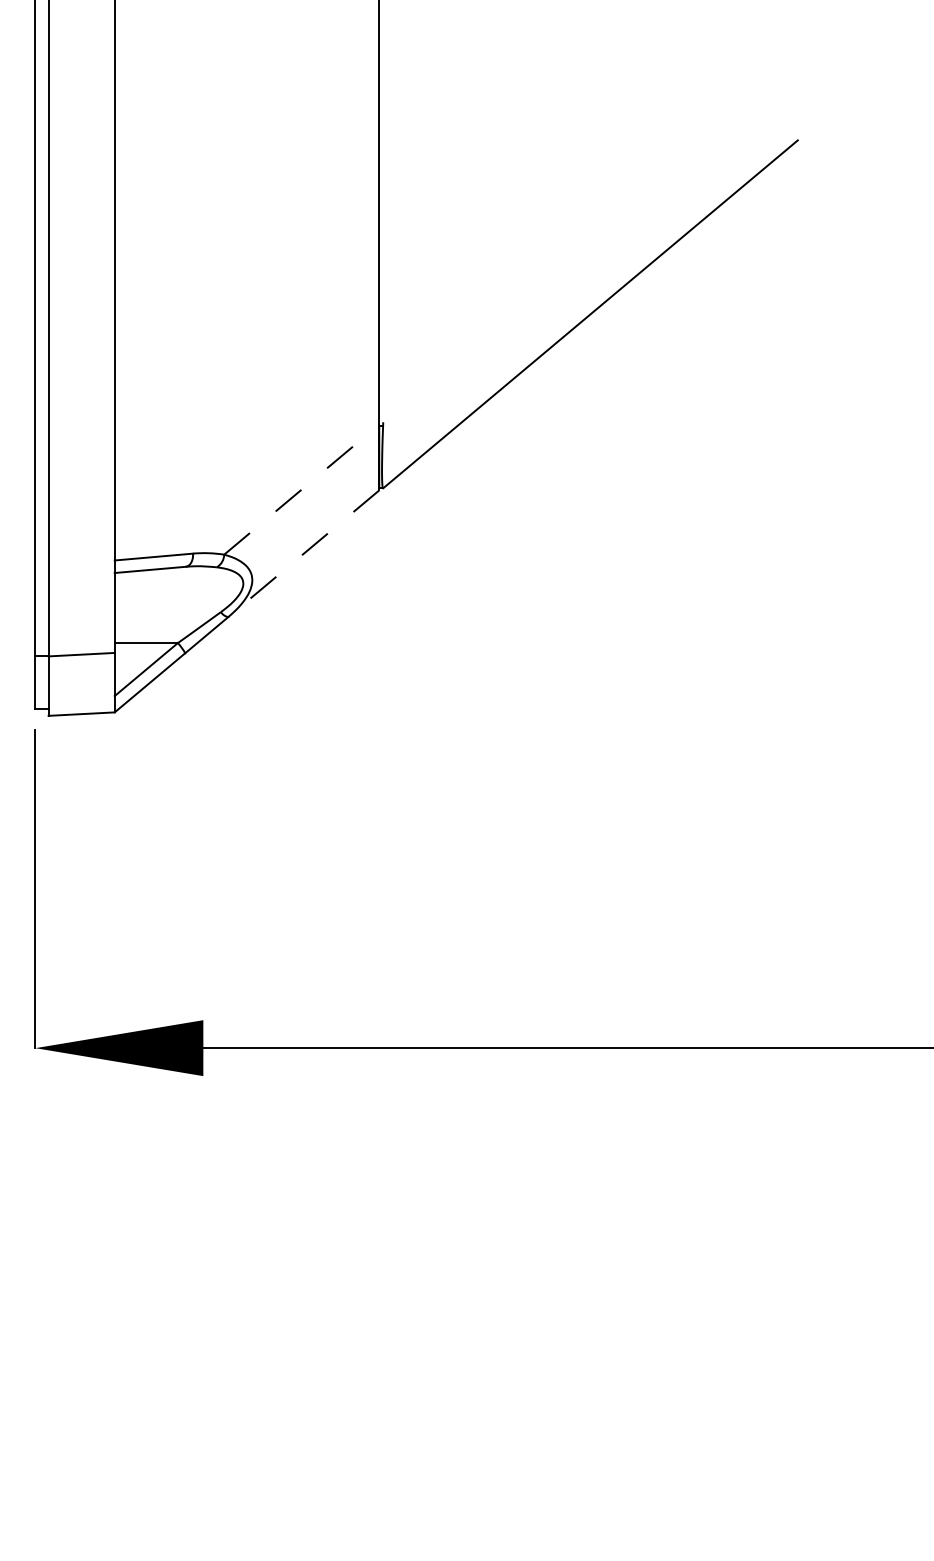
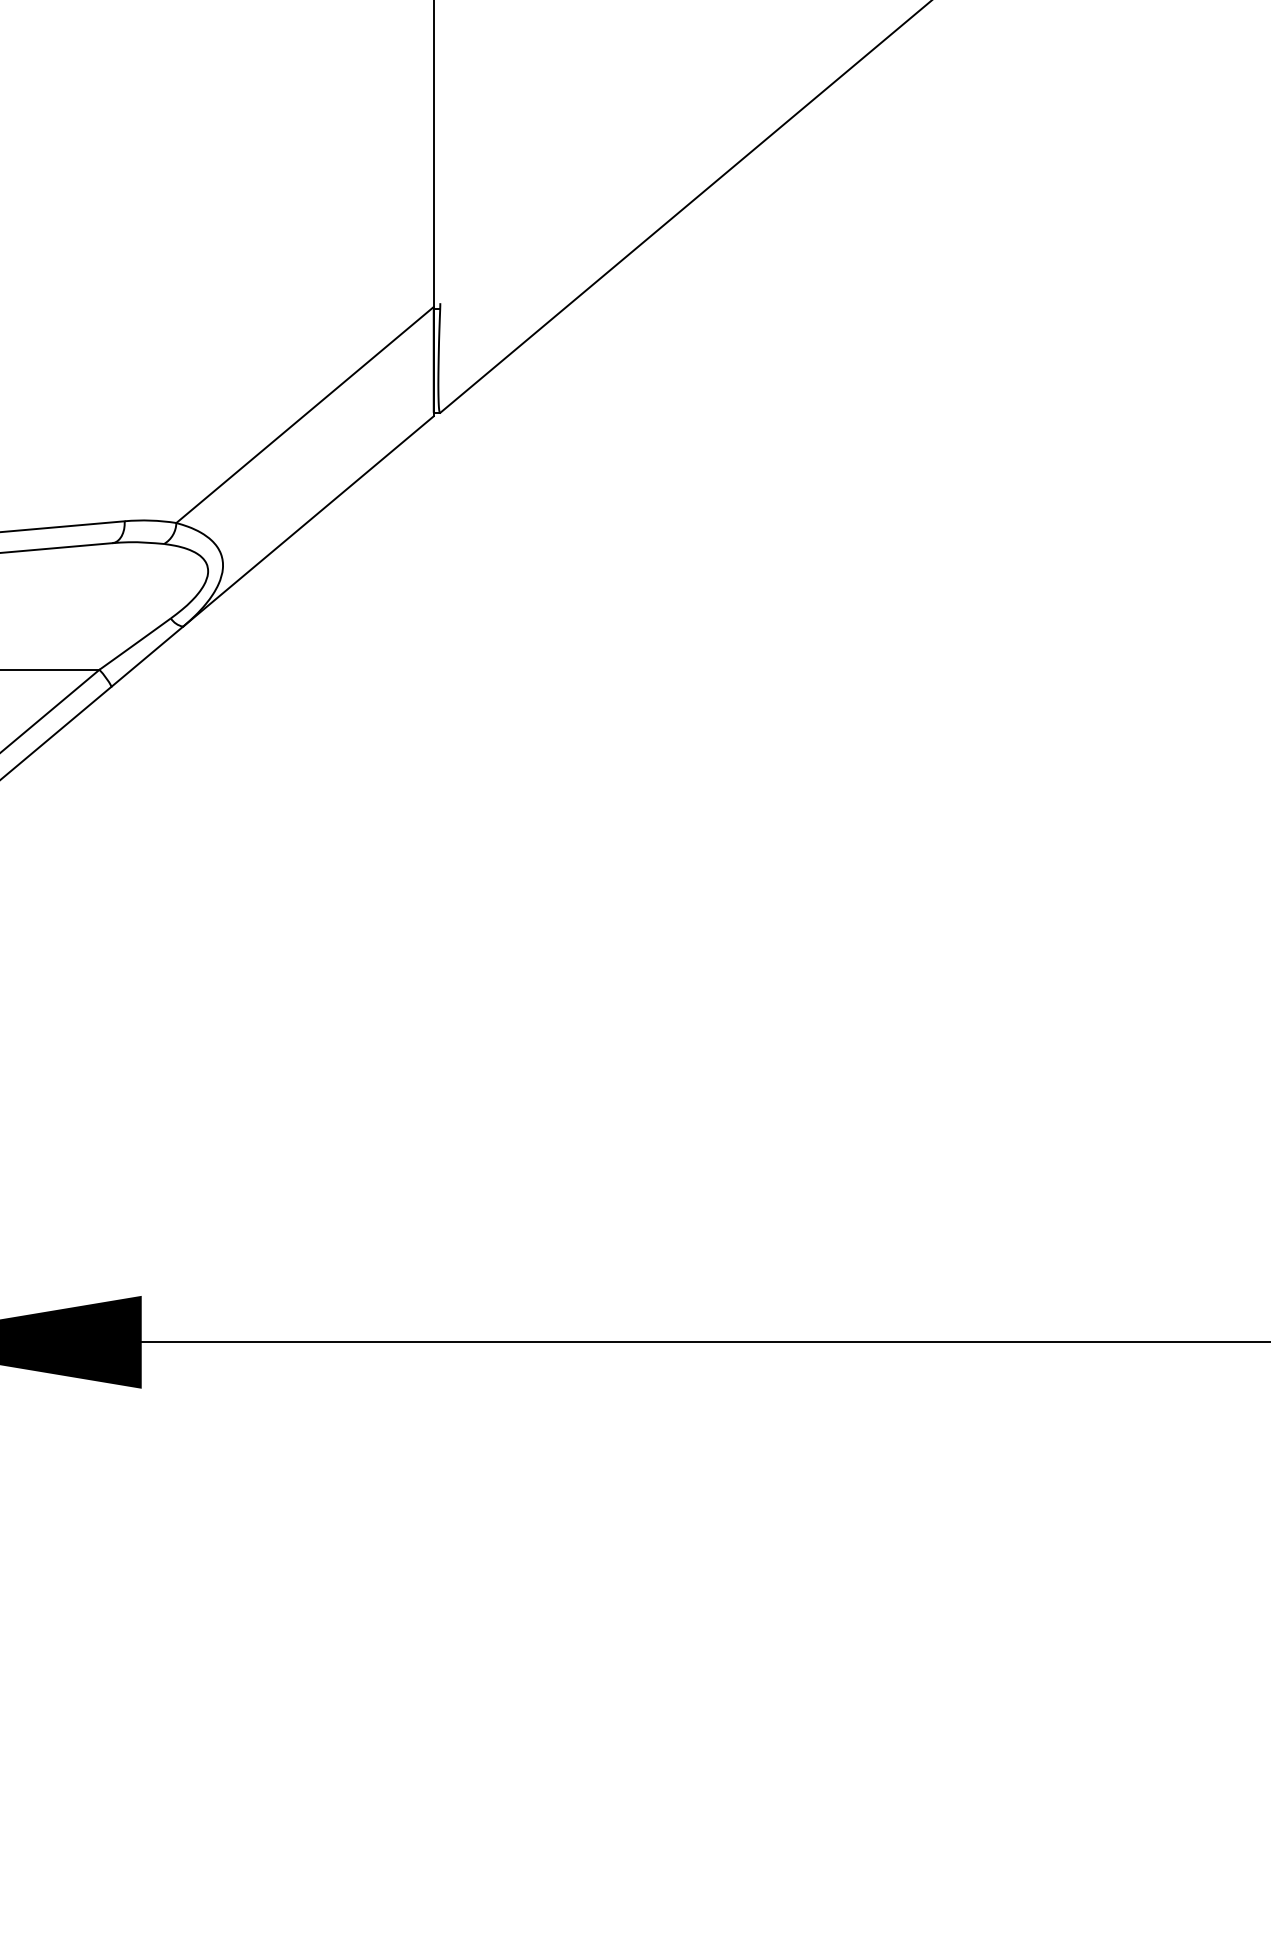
line: (302, 489) -> (306, 414), dashed -> solid
line: (303, 553) -> (307, 521), dashed -> solid

